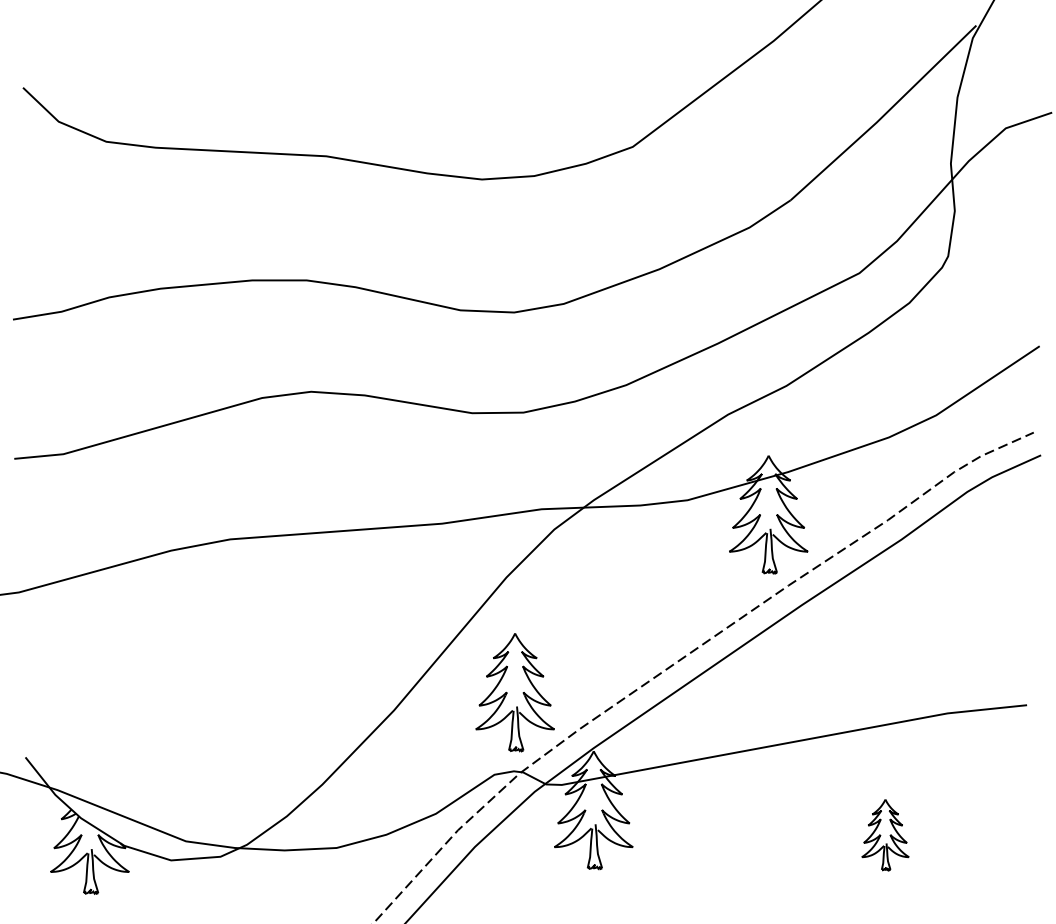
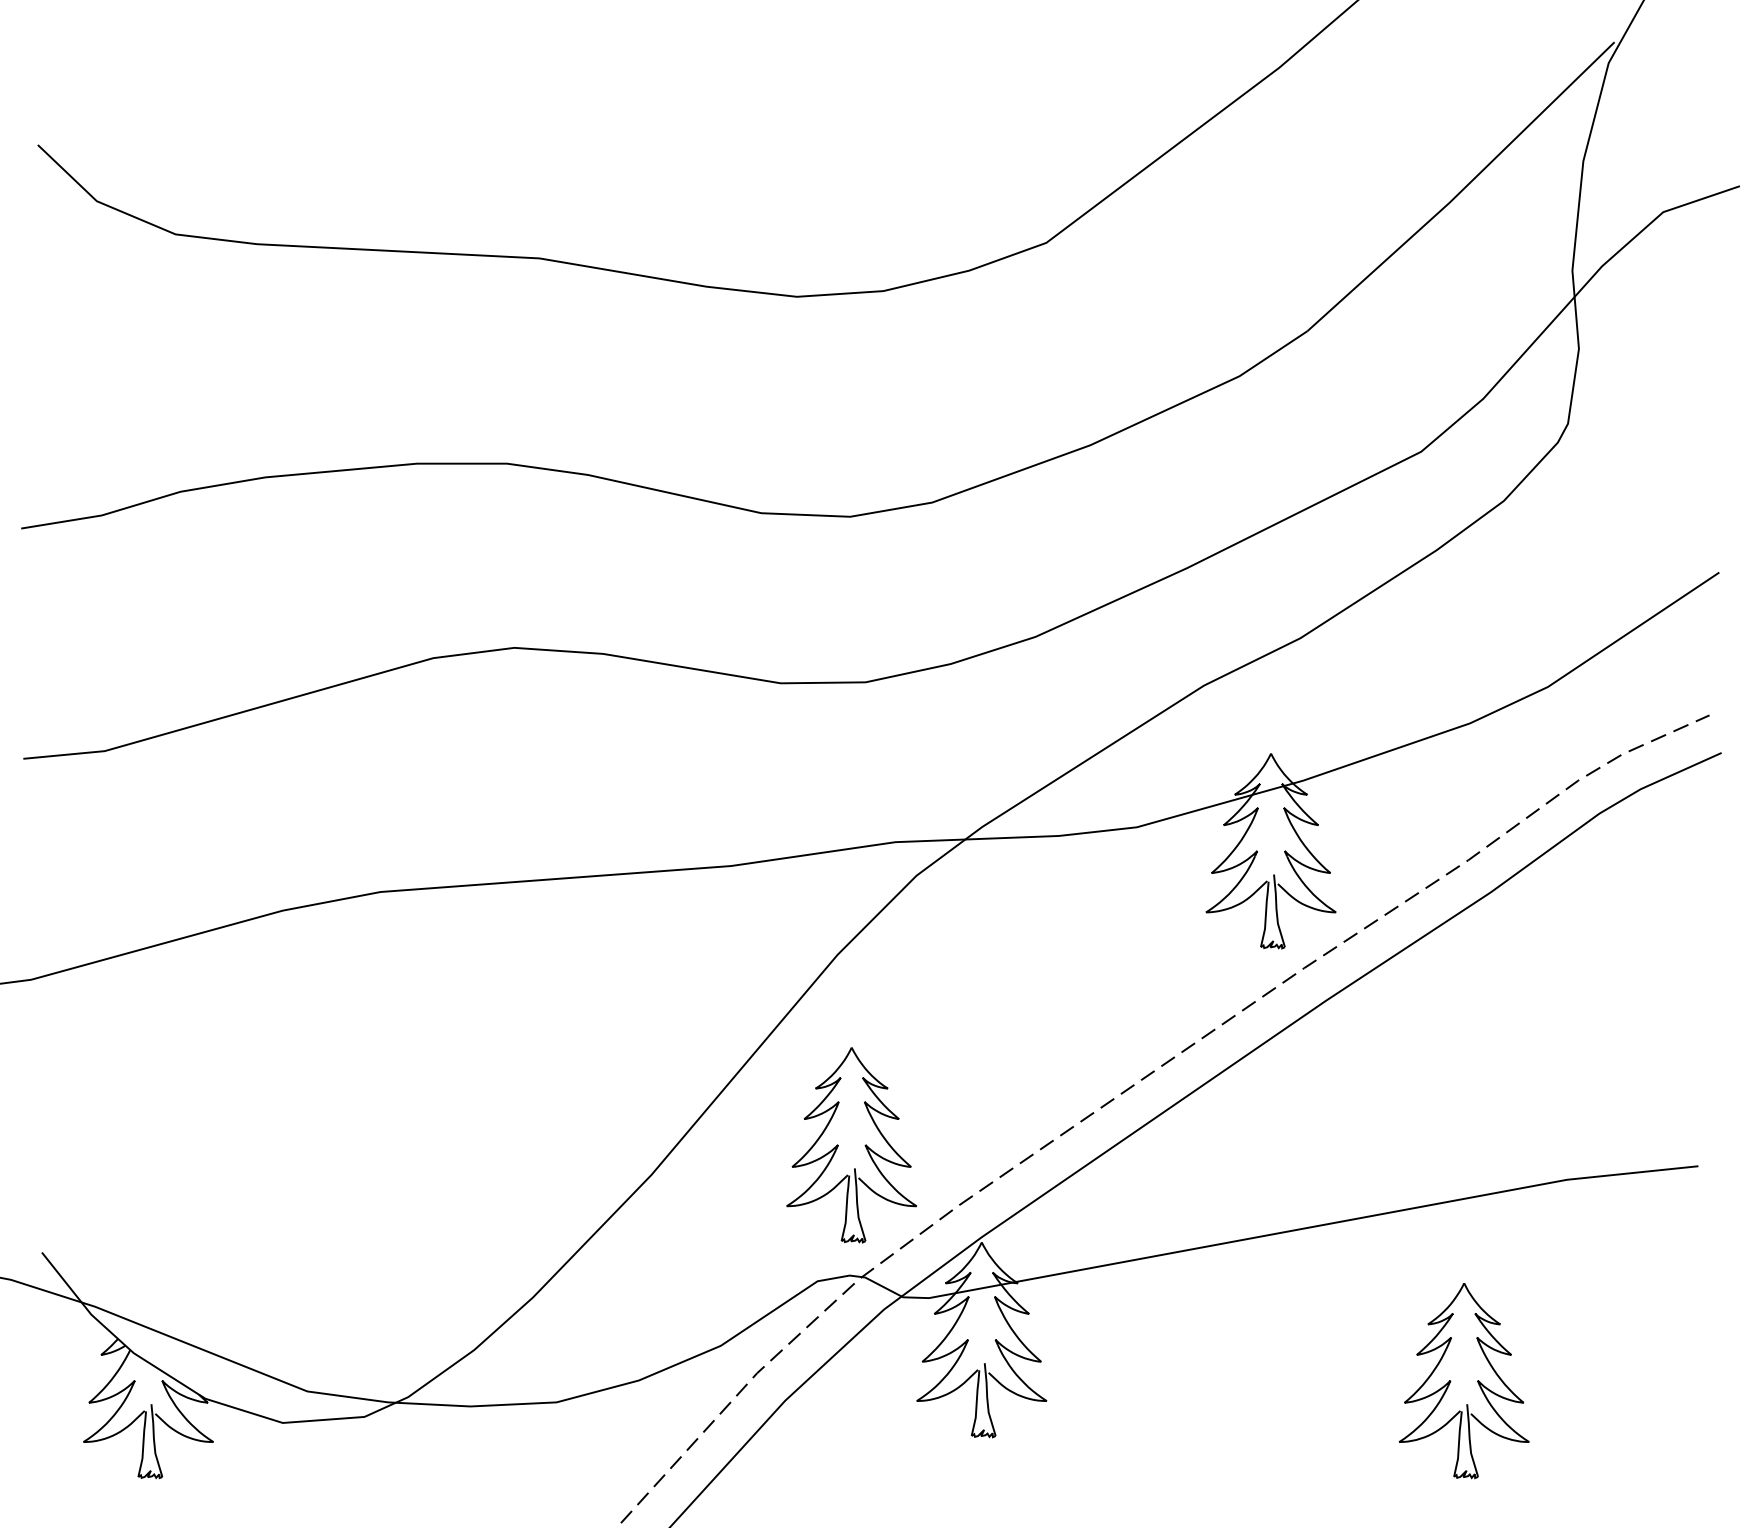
part: (885, 834) -> (1464, 1380), size x1.67

